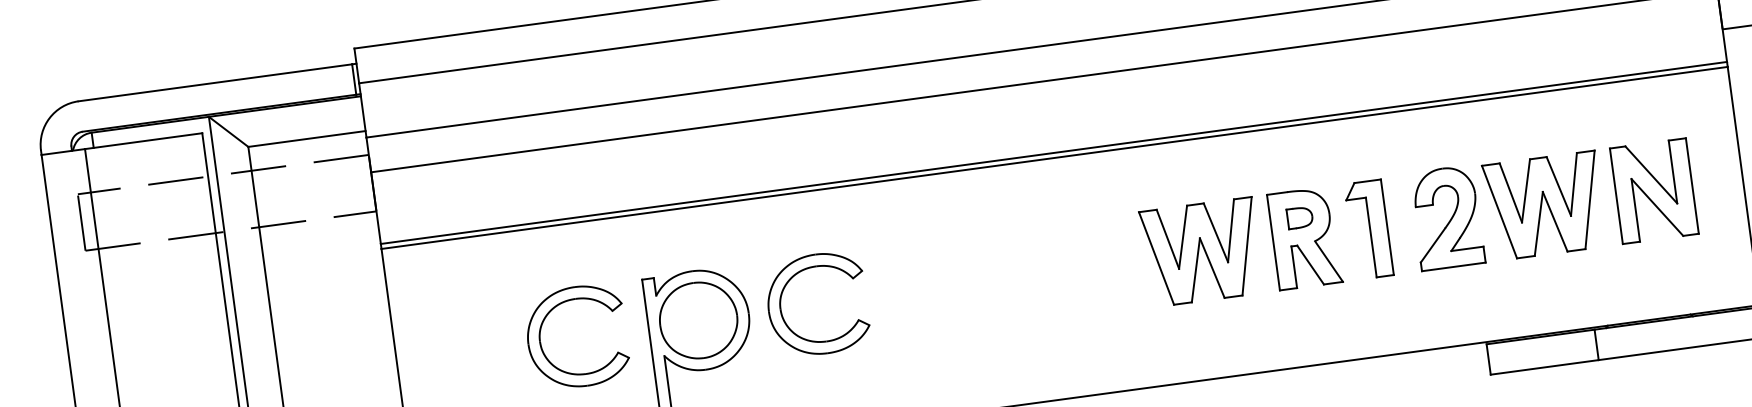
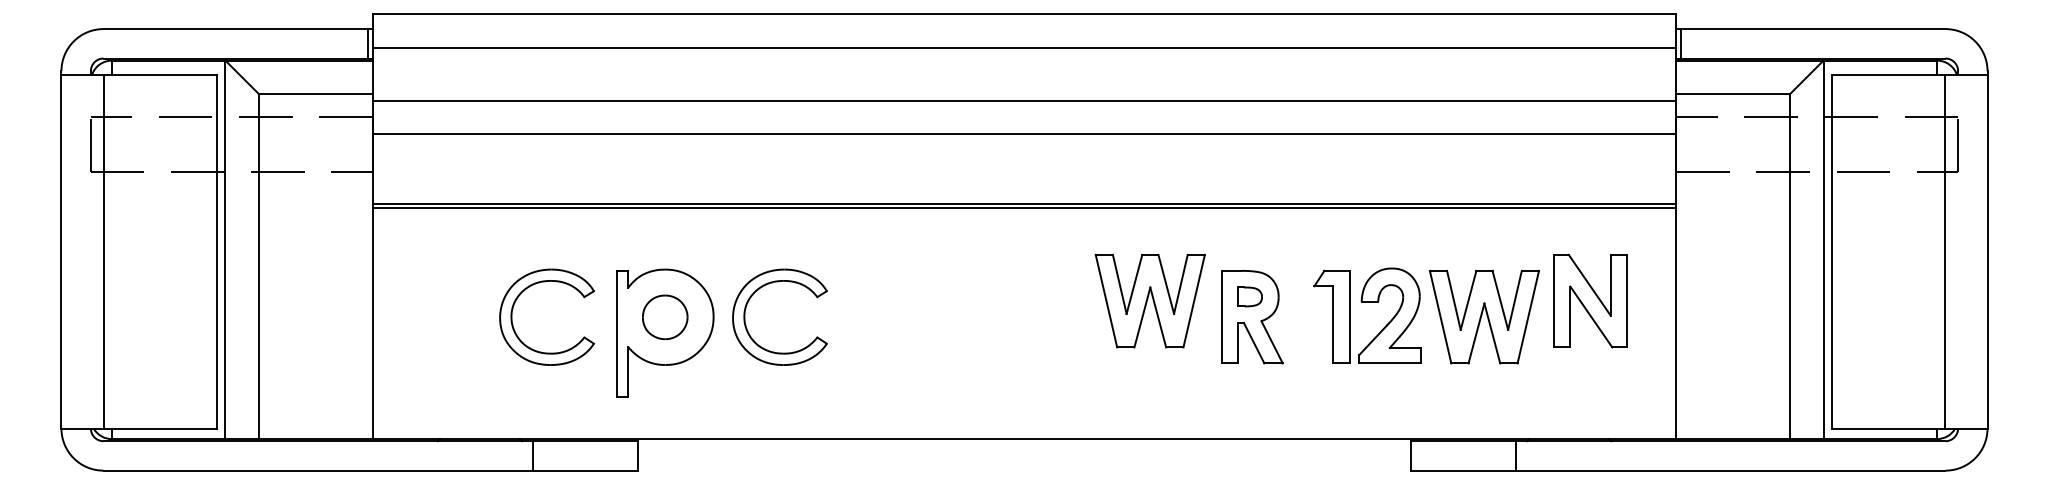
part: (1654, 190) -> (1590, 300), moved
part: (1368, 229) -> (1331, 316), moved
part: (1200, 251) -> (1149, 300), moved
part: (699, 320) -> (665, 317), size x0.6

